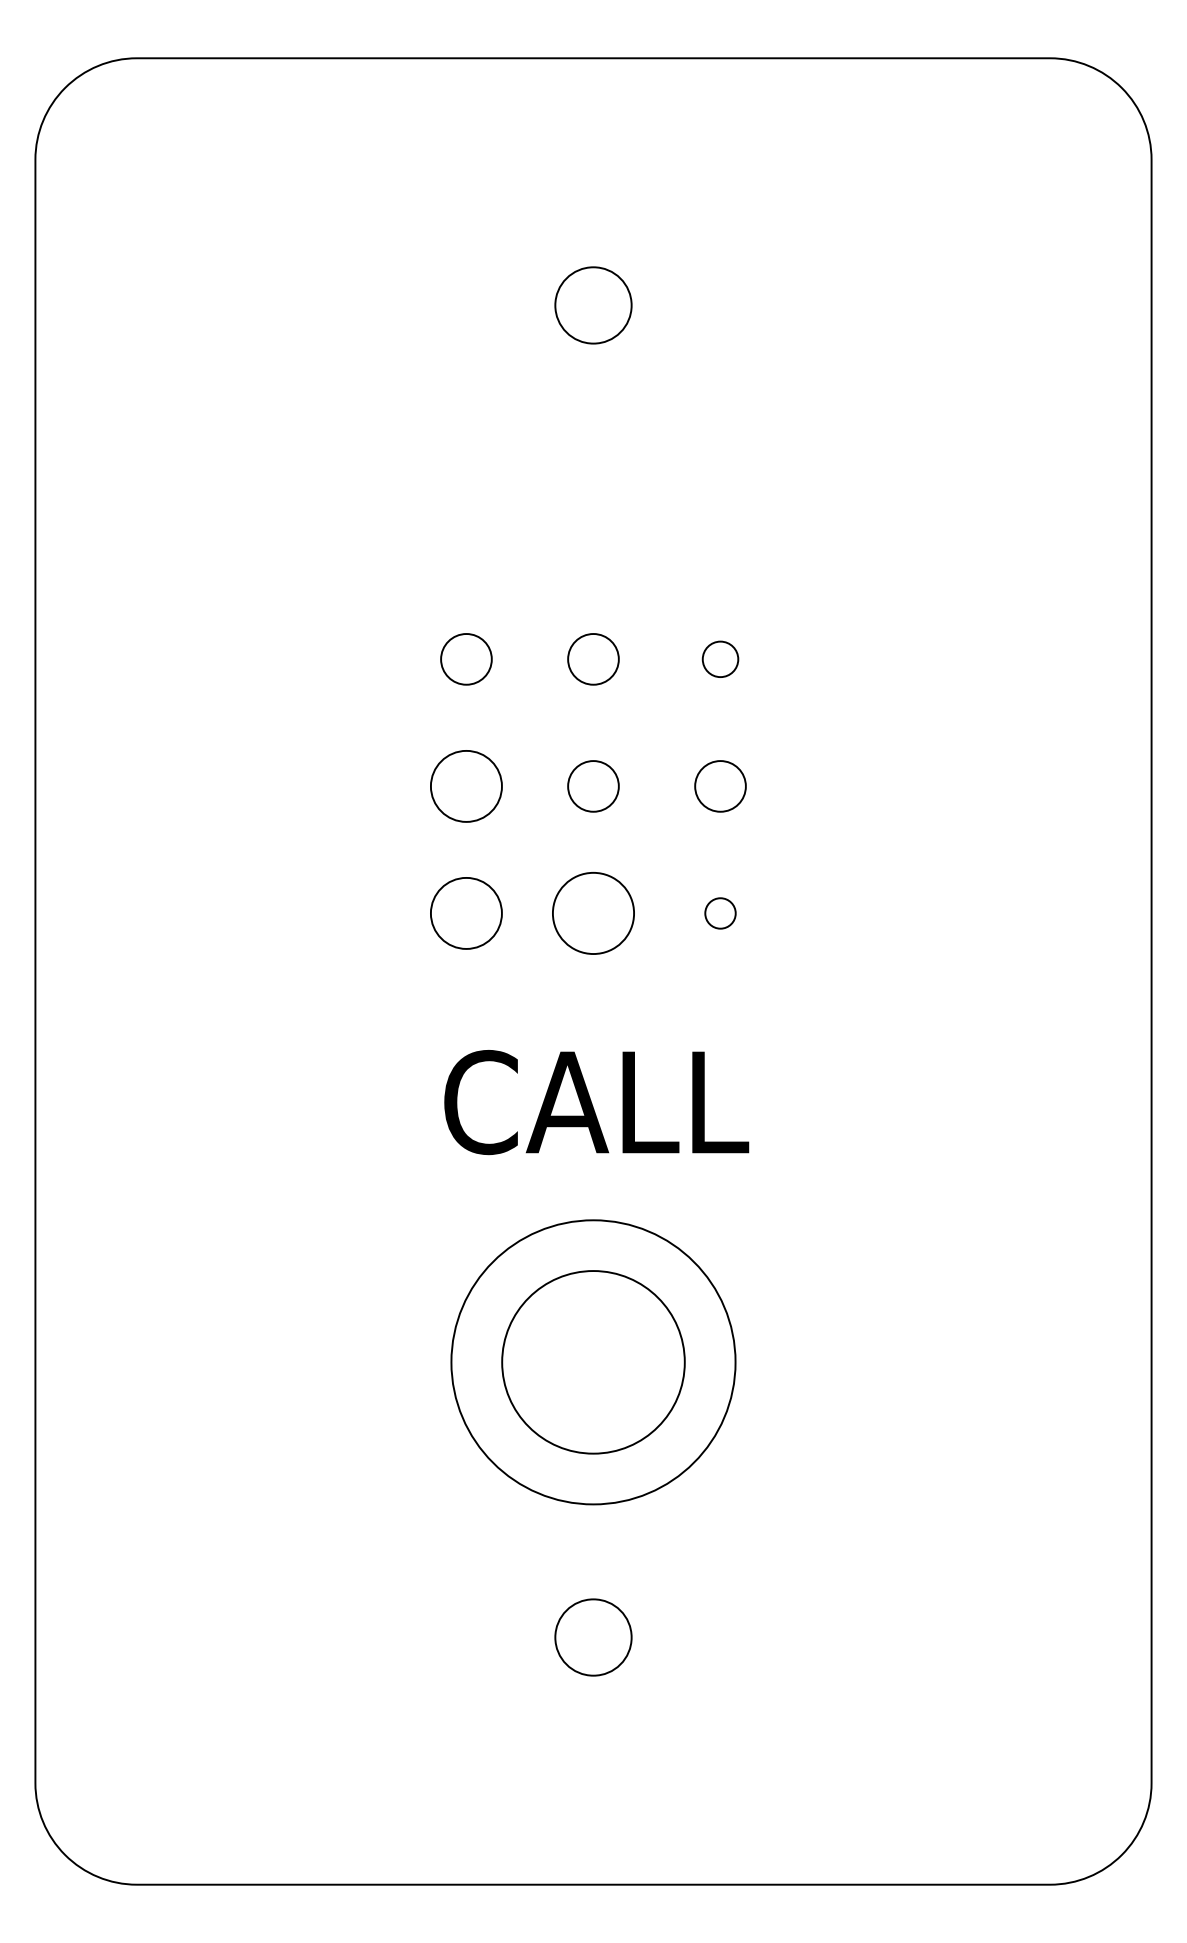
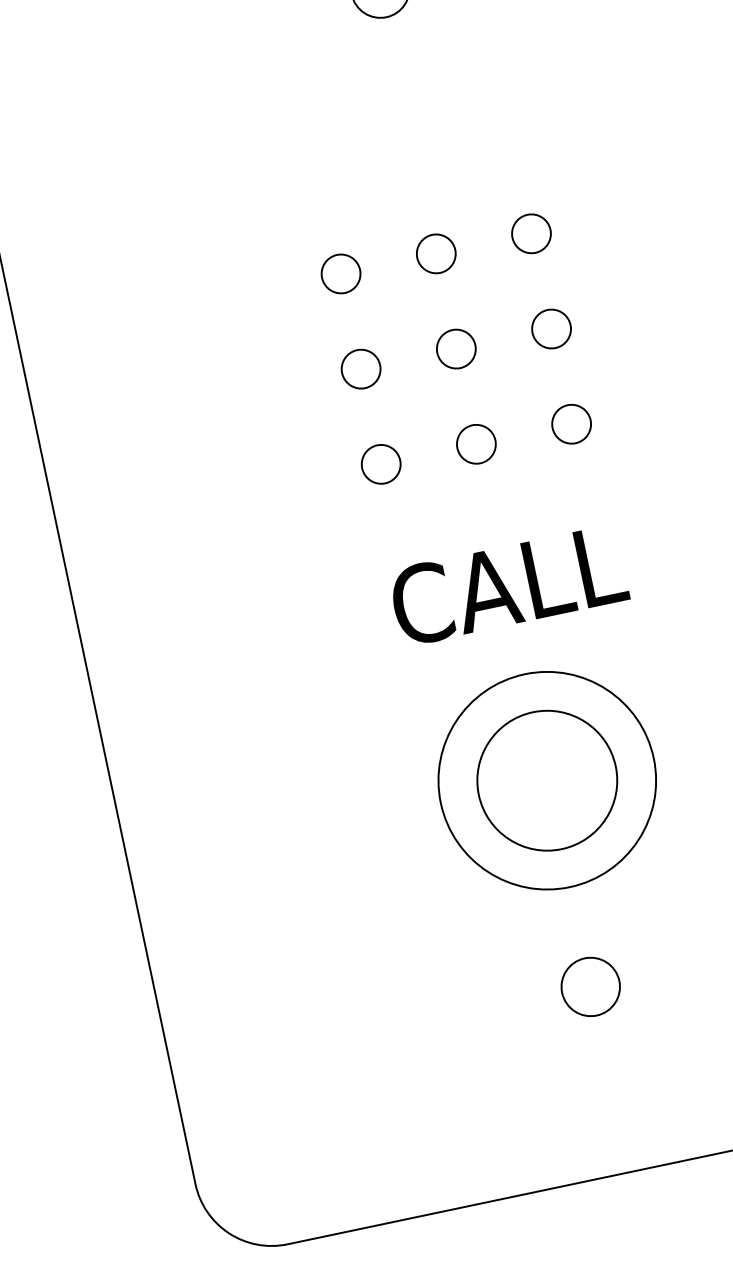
circle: (720, 659) -> (531, 233), size x1.43
circle: (466, 786) -> (361, 369), size x0.71
circle: (466, 913) -> (381, 464), size x0.71
circle: (593, 913) -> (476, 444), size x0.62
circle: (720, 913) -> (571, 424), size x1.67

